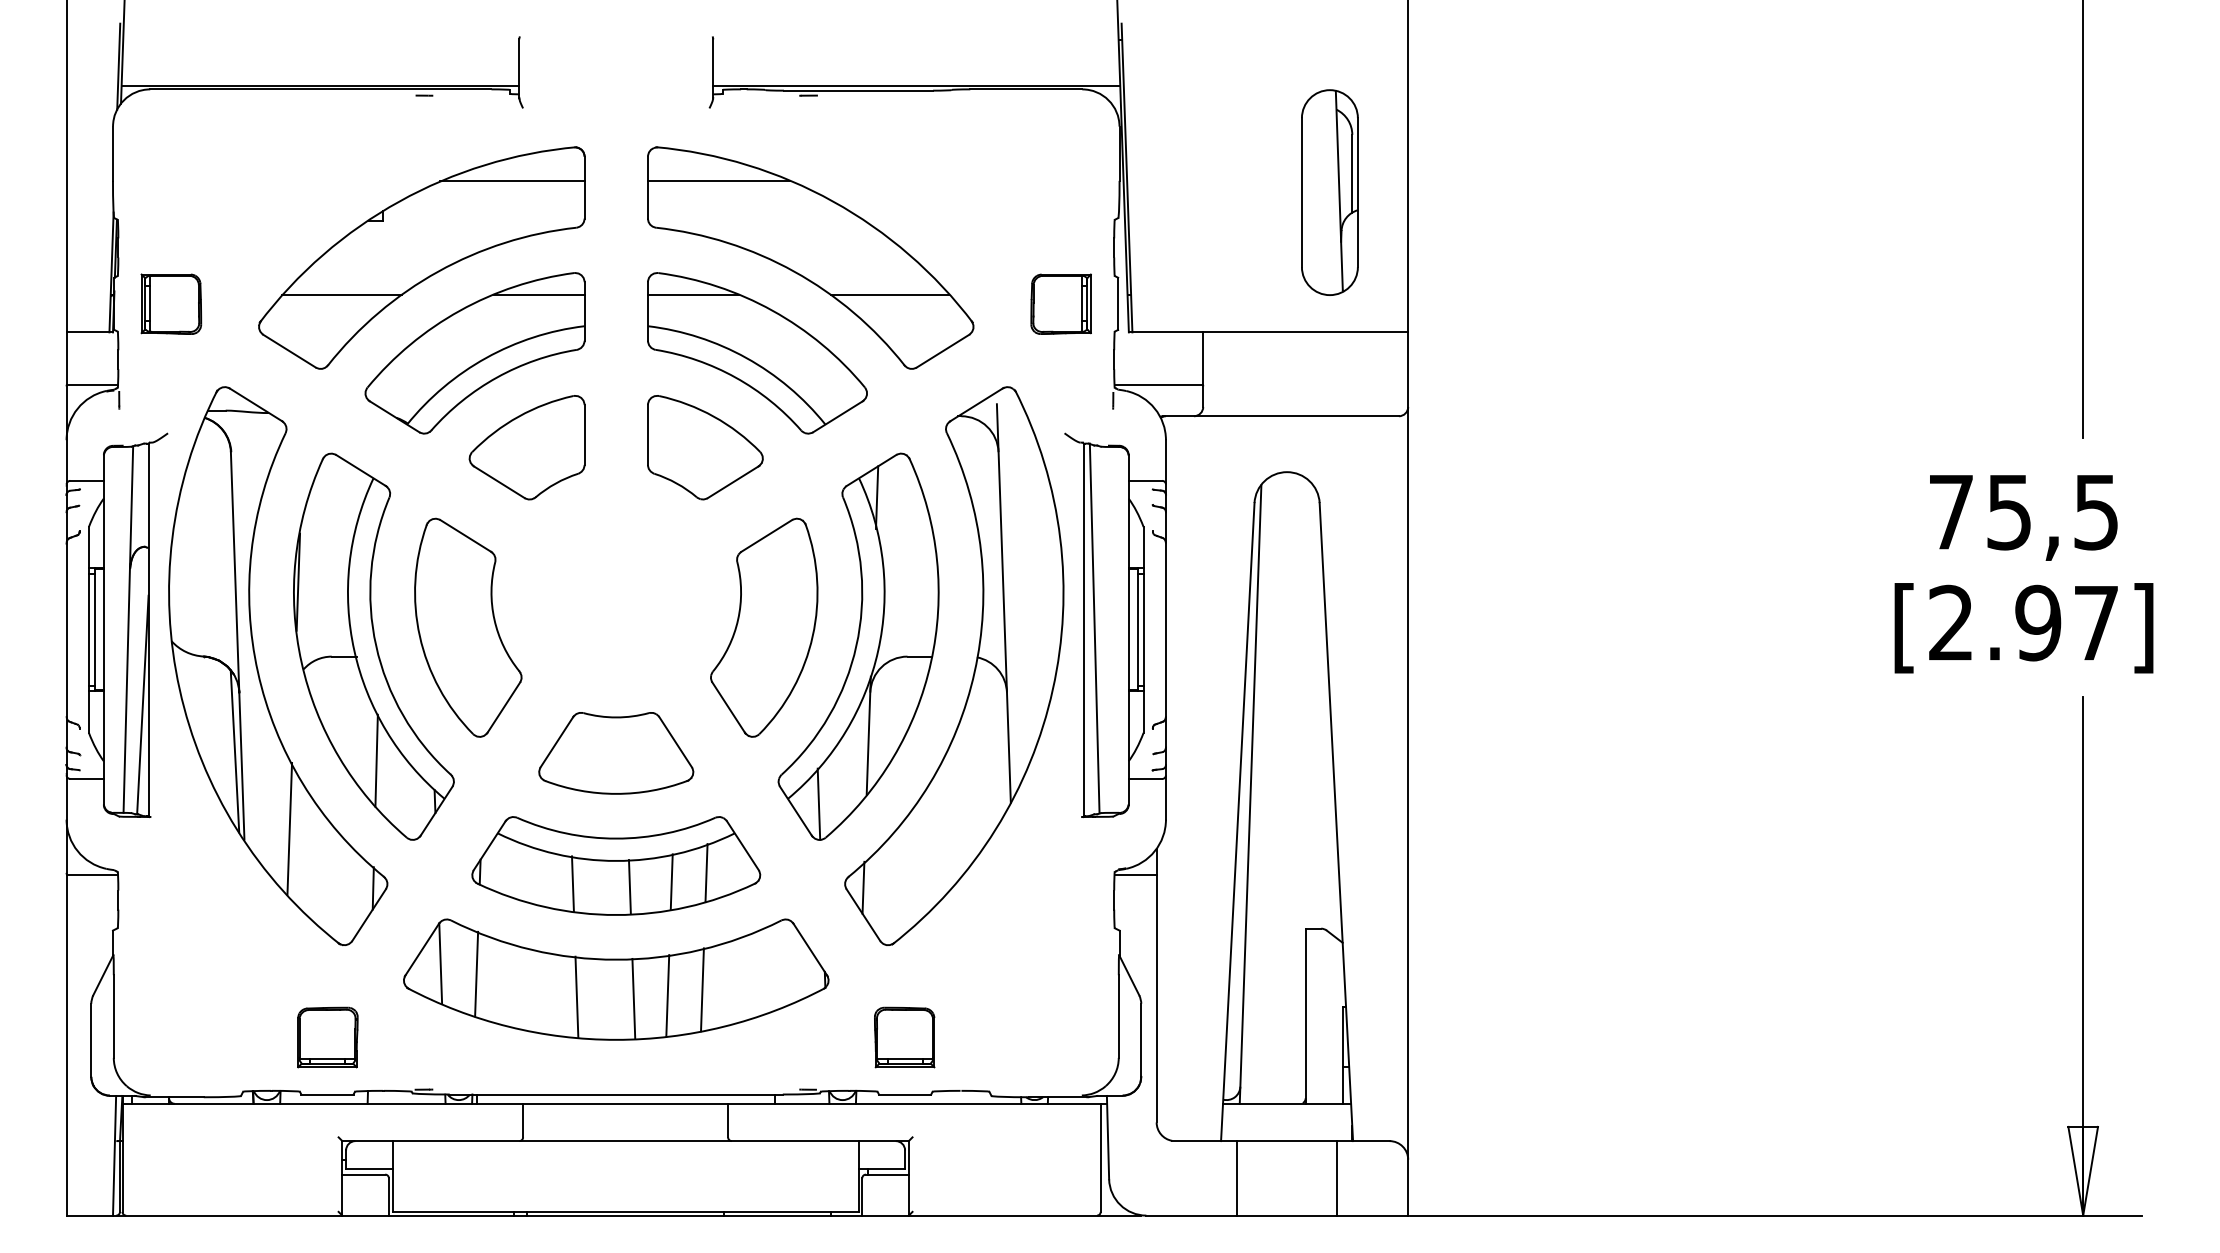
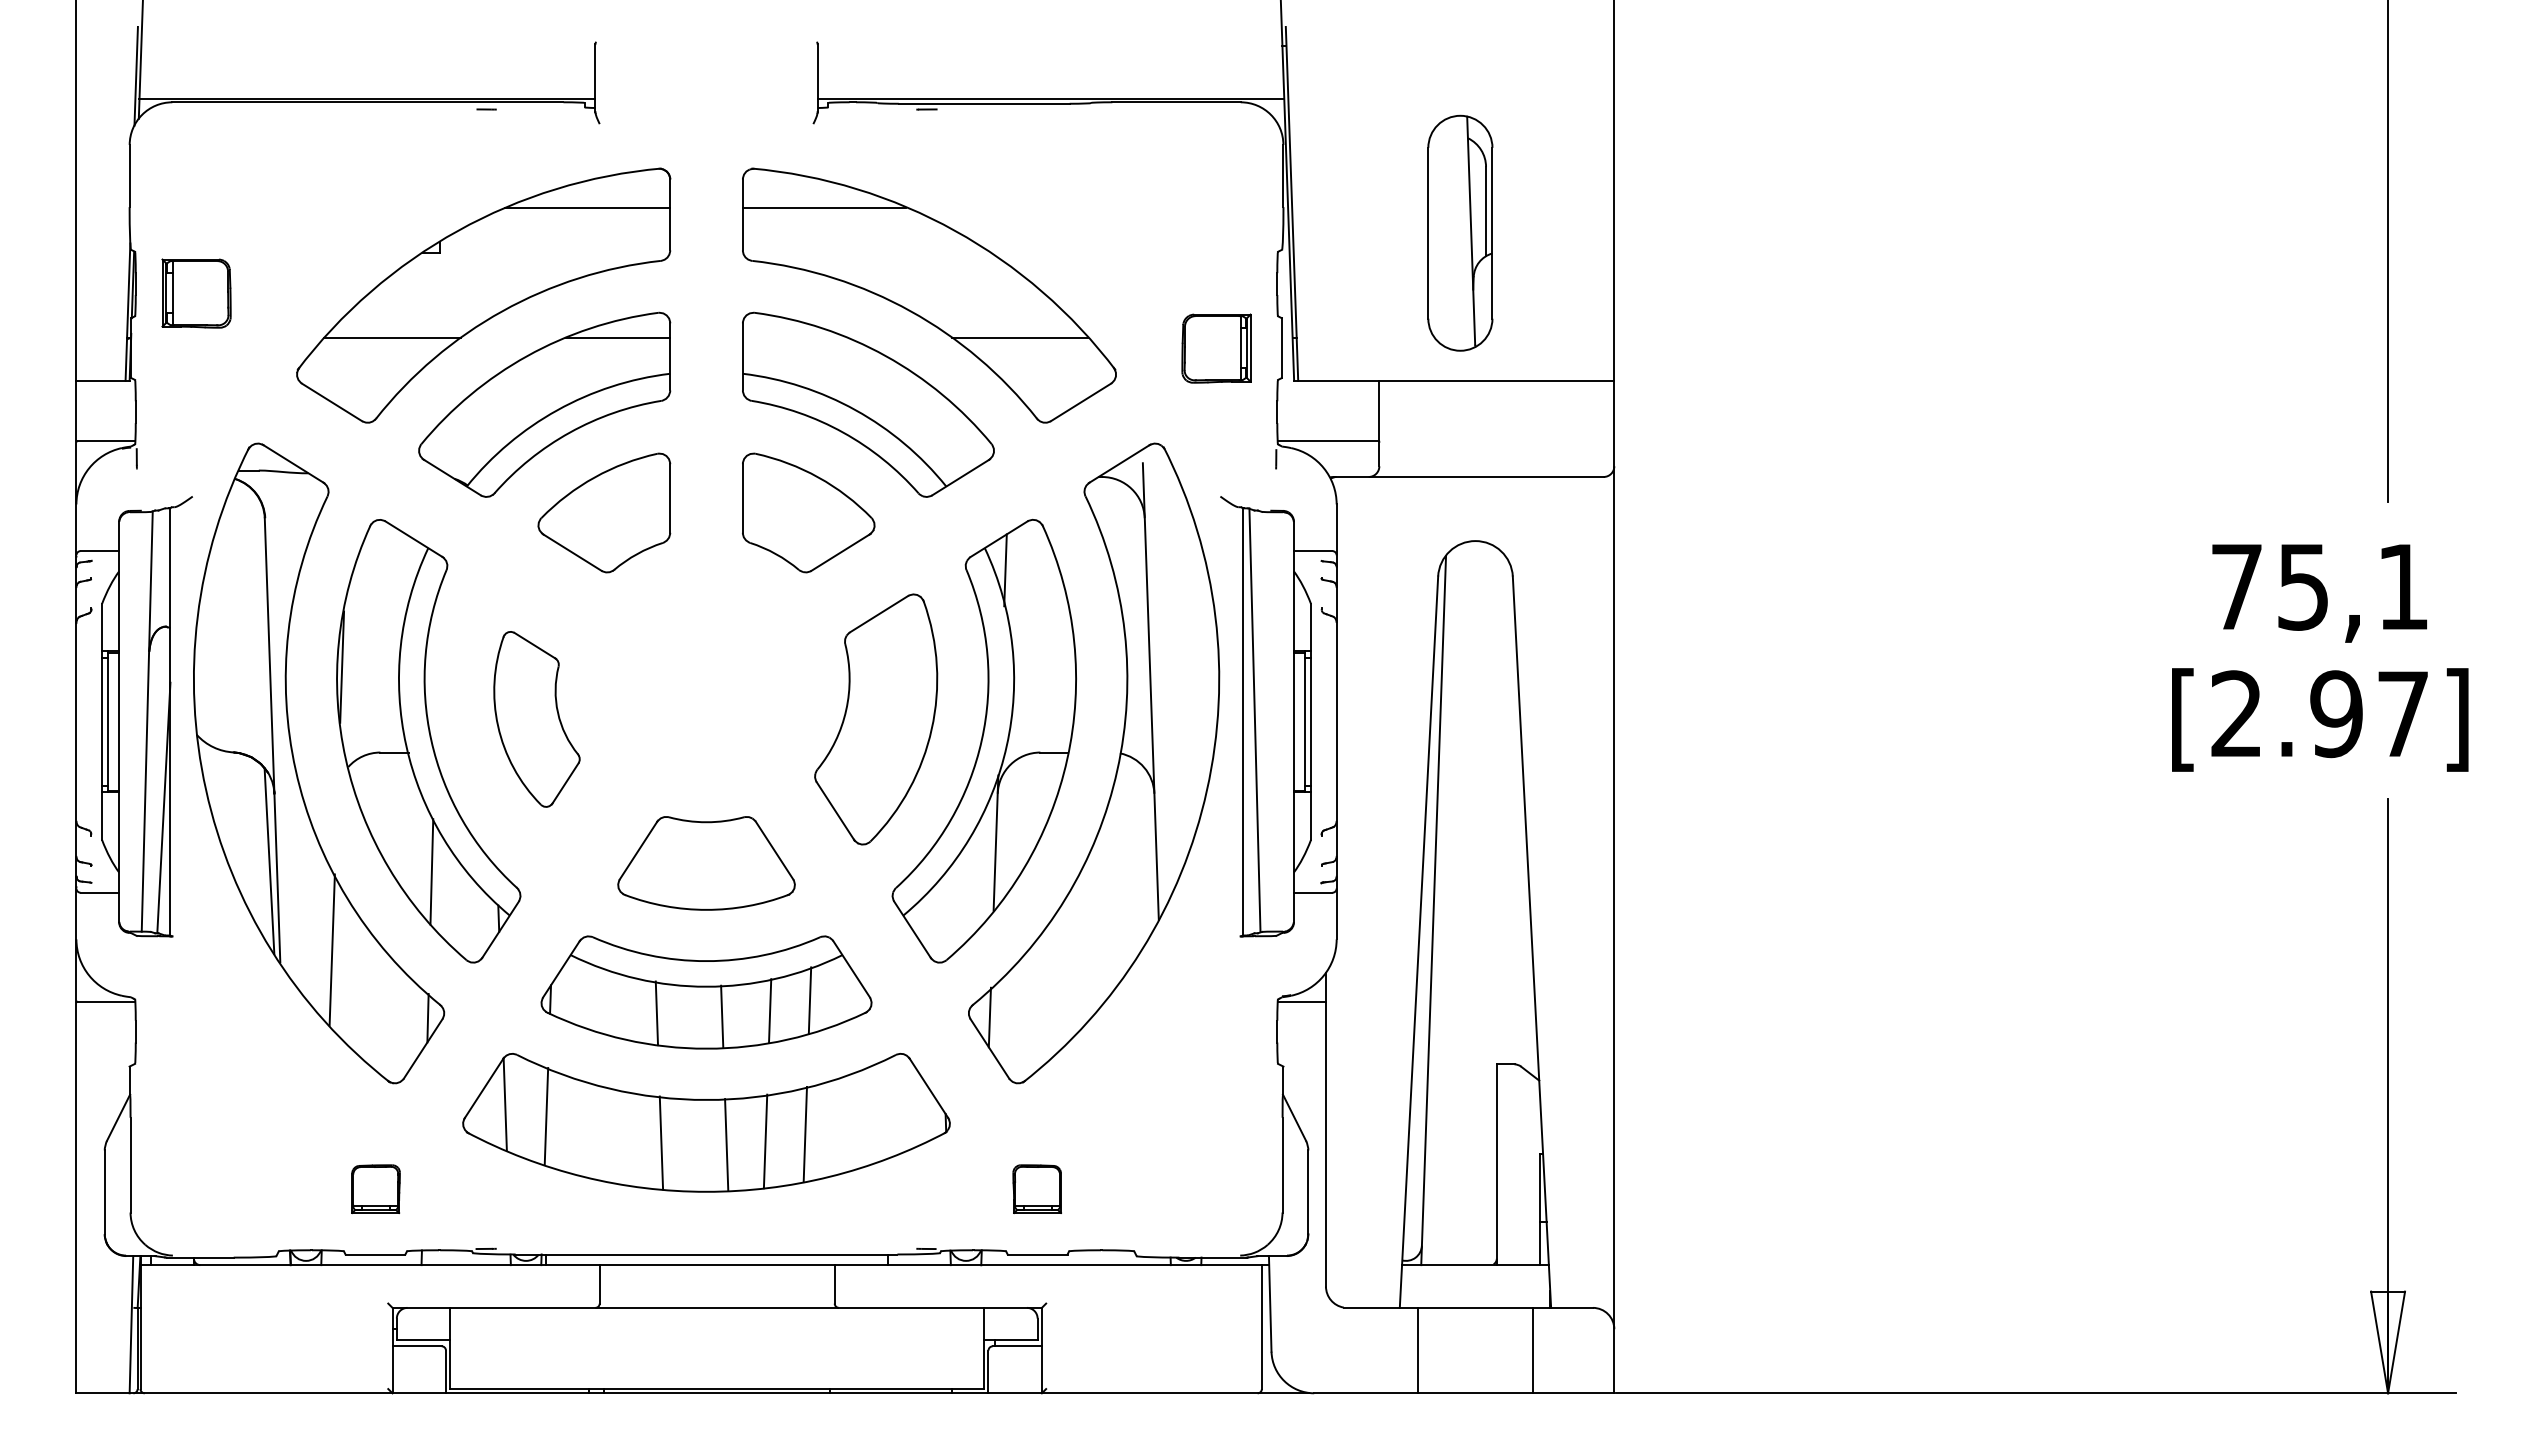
part: (1329, 192) -> (1459, 233), moved
line: (692, 295) -> (793, 338), removed
part: (171, 303) -> (196, 292), moved
text: (2095, 512) -> (2402, 587), 75,5 -> 75,1
part: (468, 627) -> (537, 719), size x0.7
line: (818, 803) -> (938, 920), removed
part: (327, 1037) -> (375, 1189), size x0.7
part: (904, 1037) -> (1036, 1189), size x0.7

